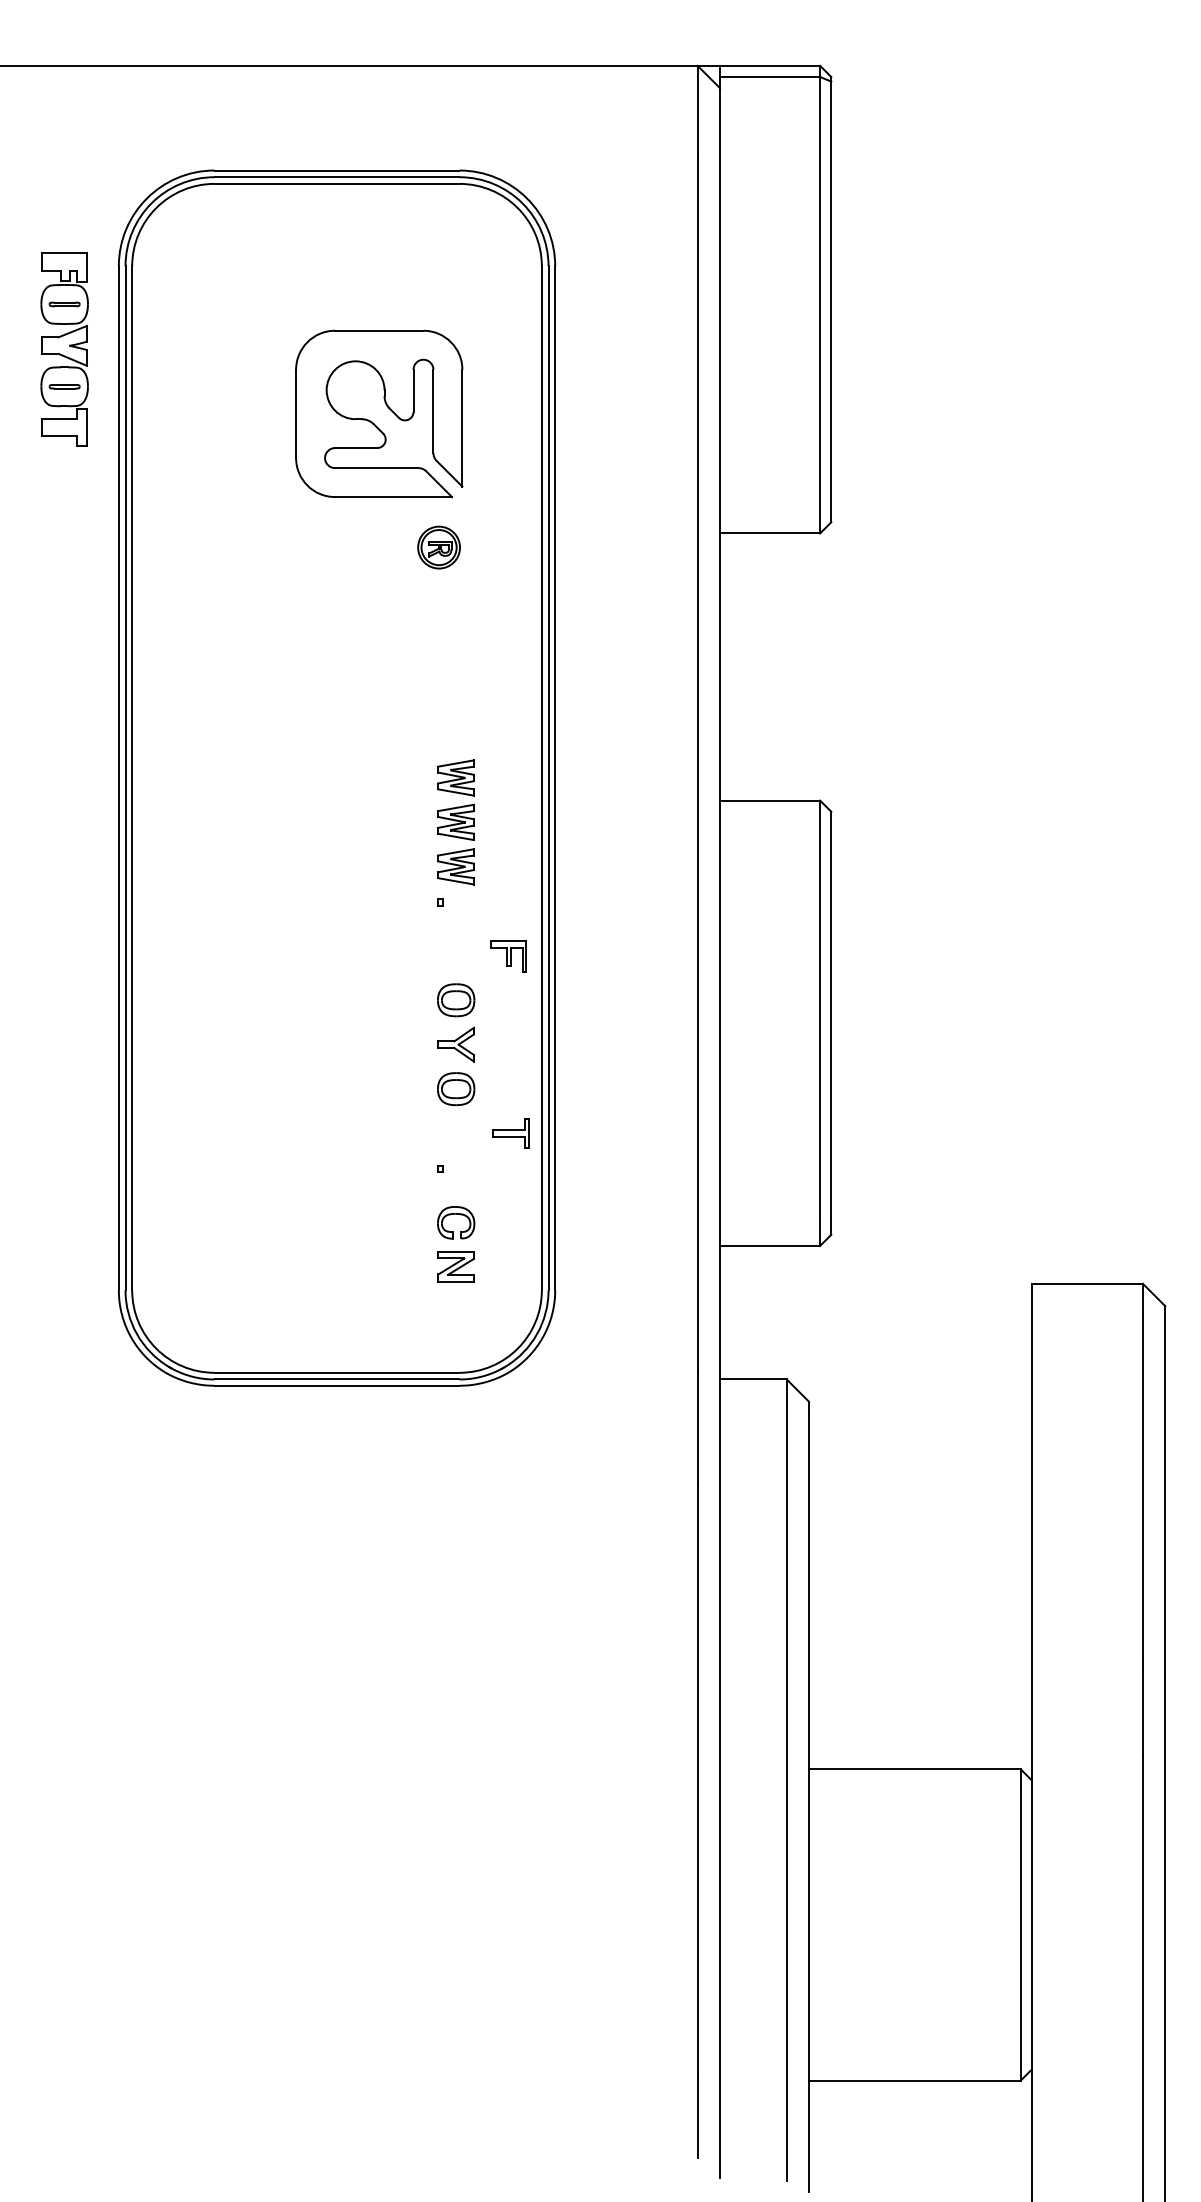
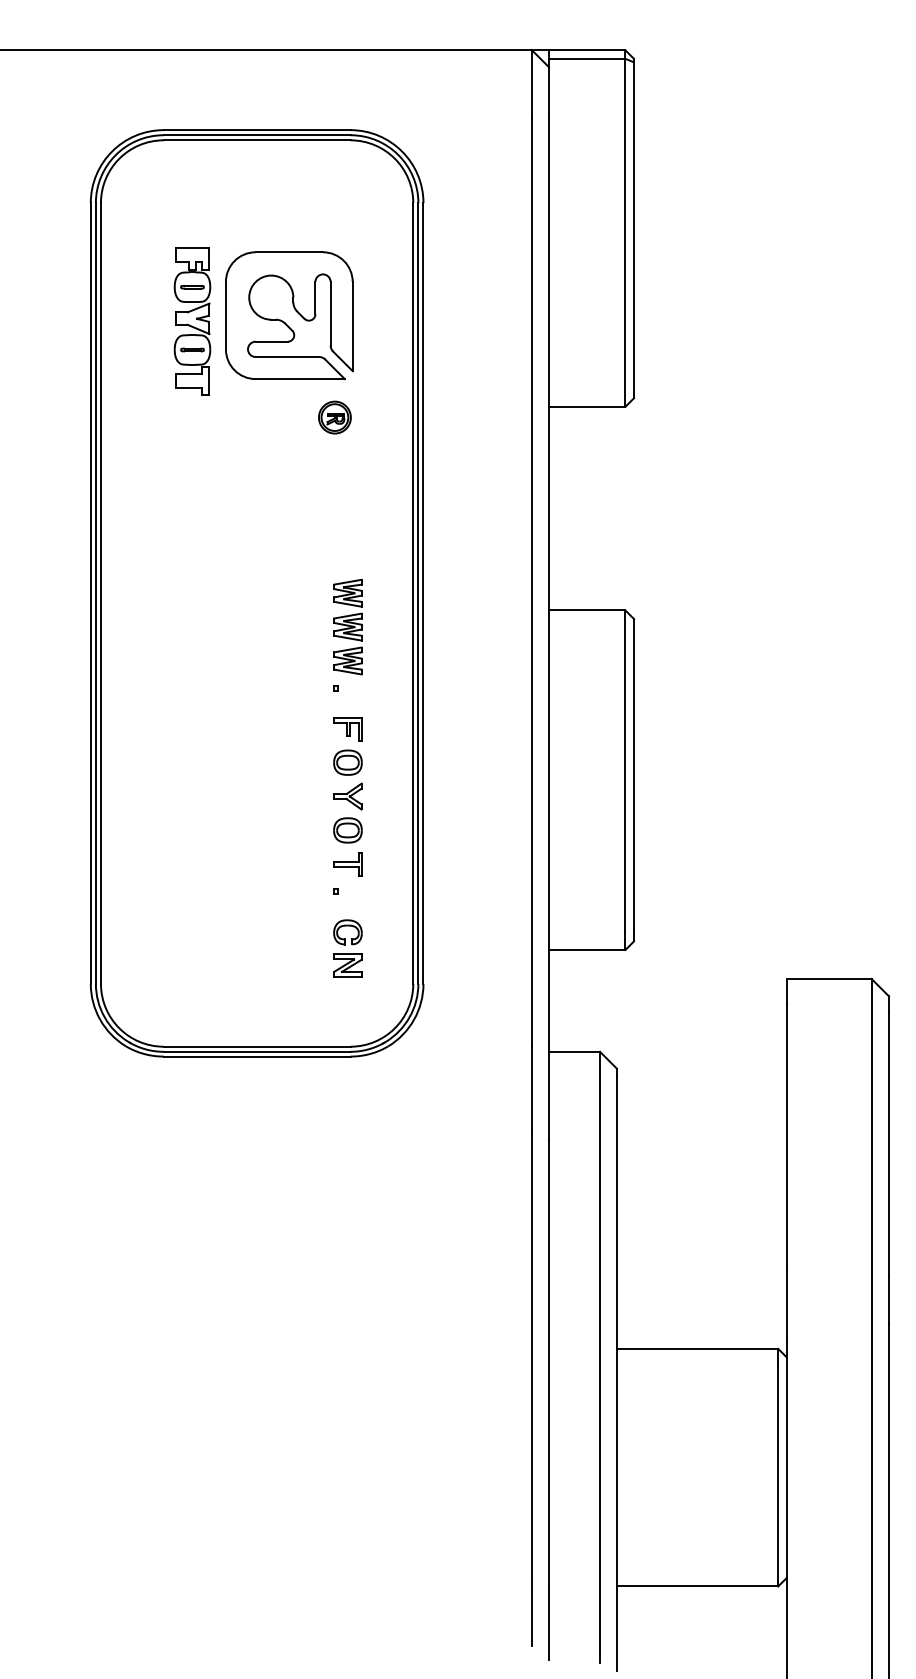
part: (64, 349) -> (192, 321), moved
part: (508, 956) -> (347, 729), moved
part: (510, 1133) -> (347, 864), moved

